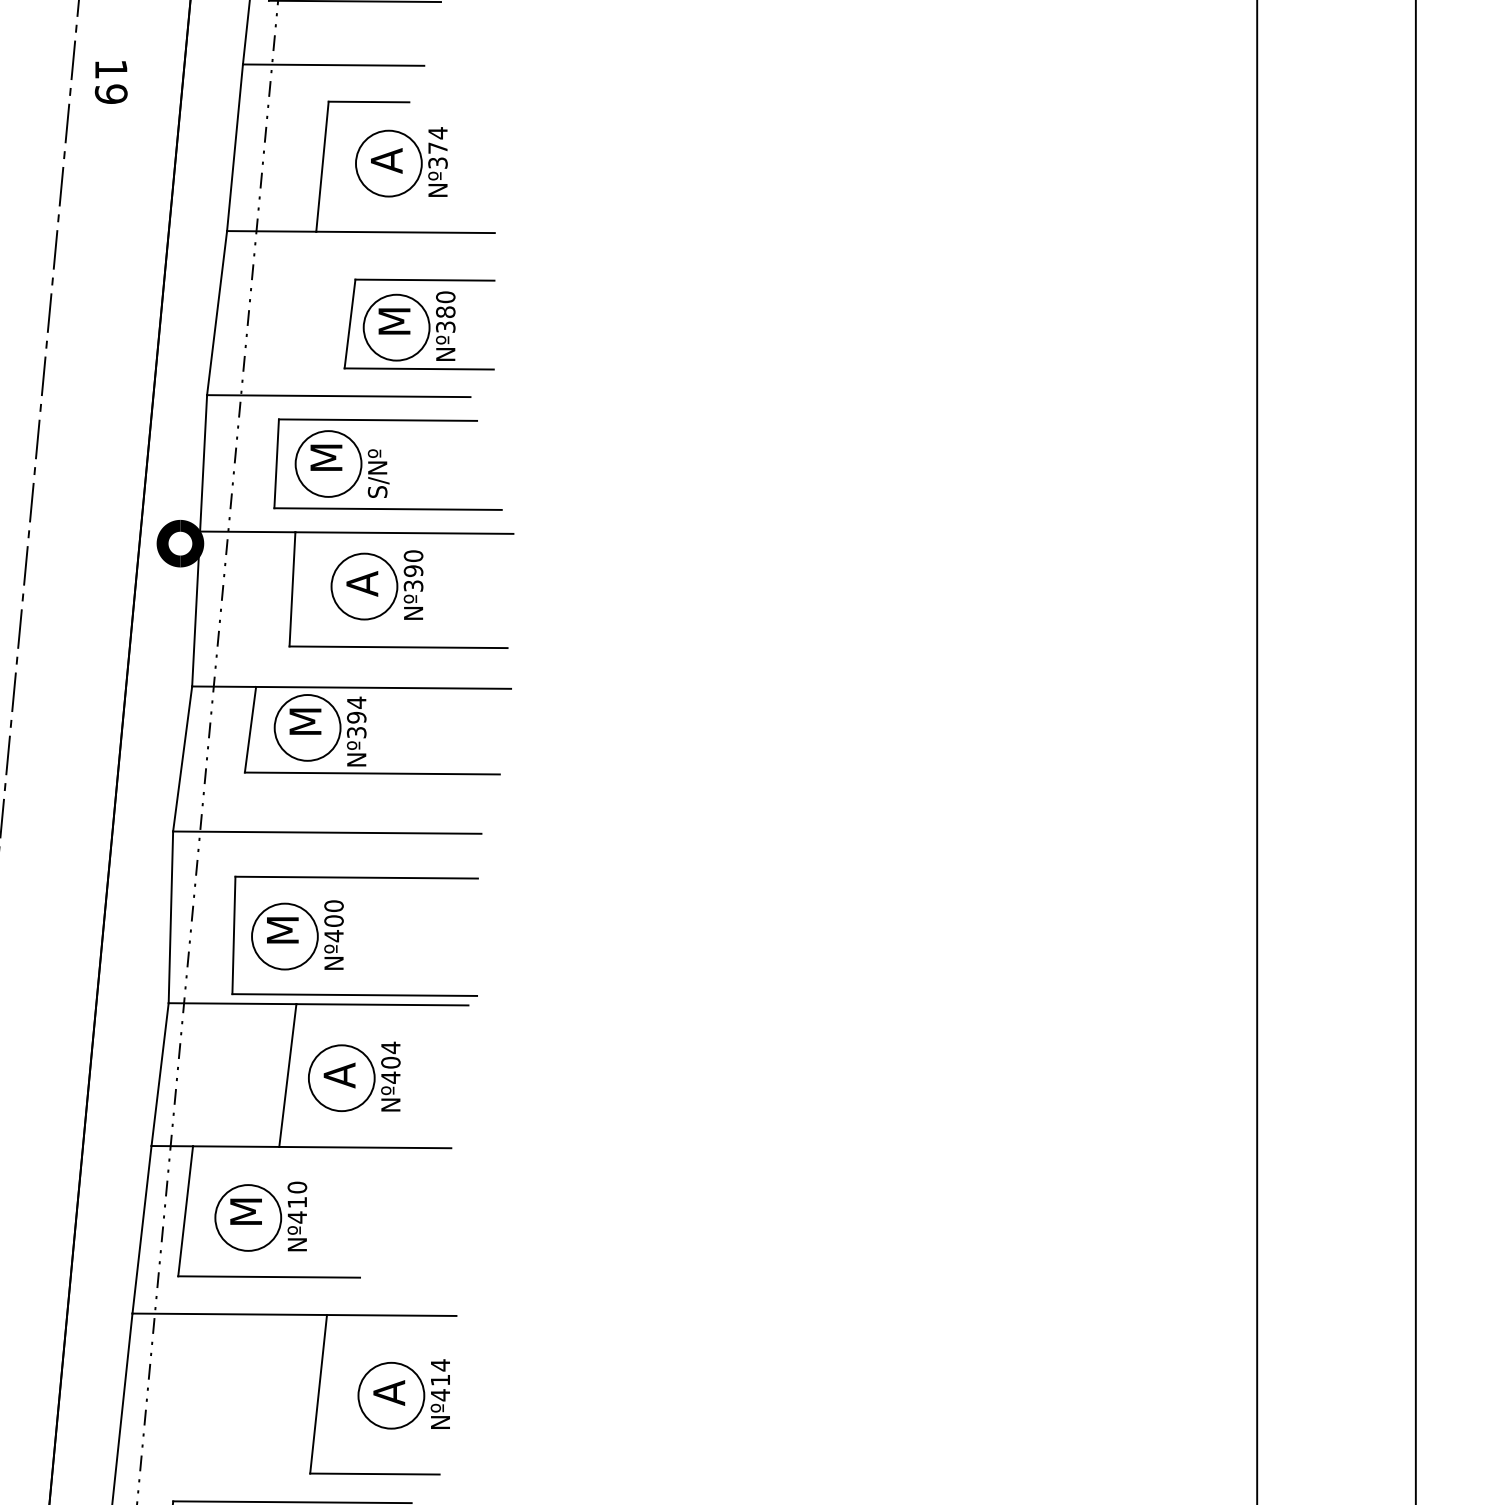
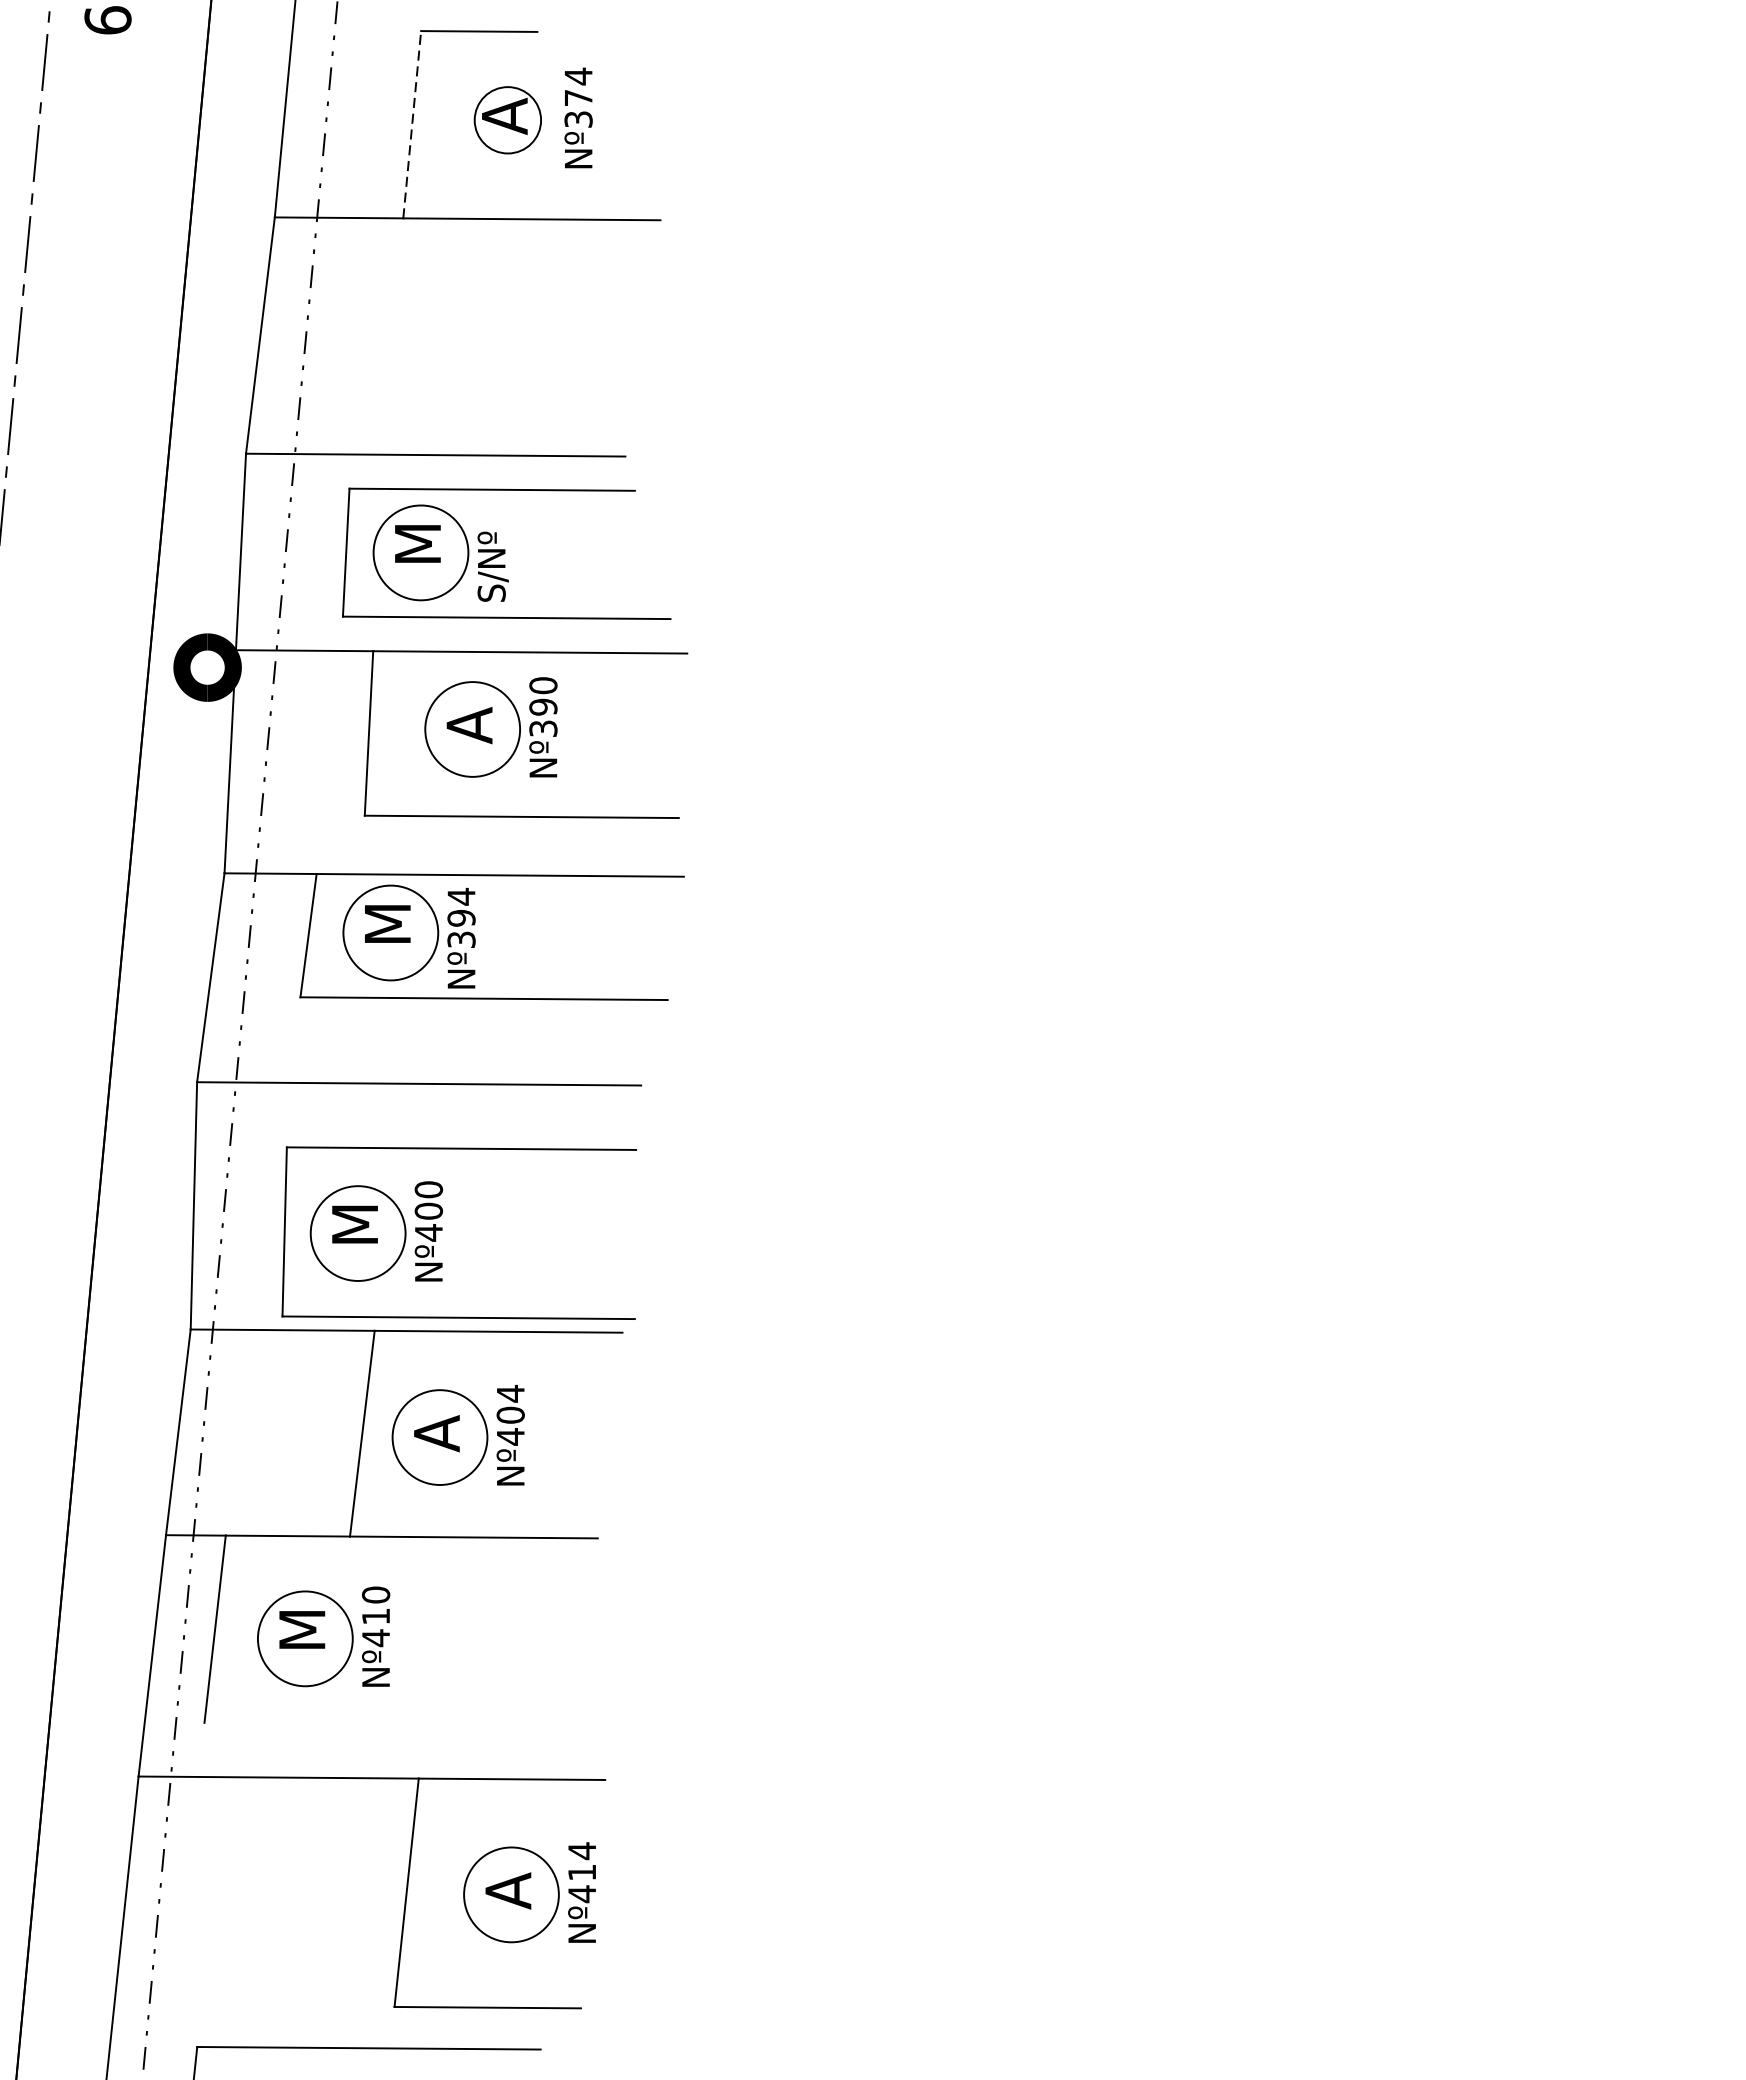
circle: (388, 163) -> (507, 120), size x0.7
line: (322, 166) -> (412, 124), solid -> dashed
part: (419, 324) -> (551, 351), removed
line: (269, 1276) -> (335, 1723), removed

